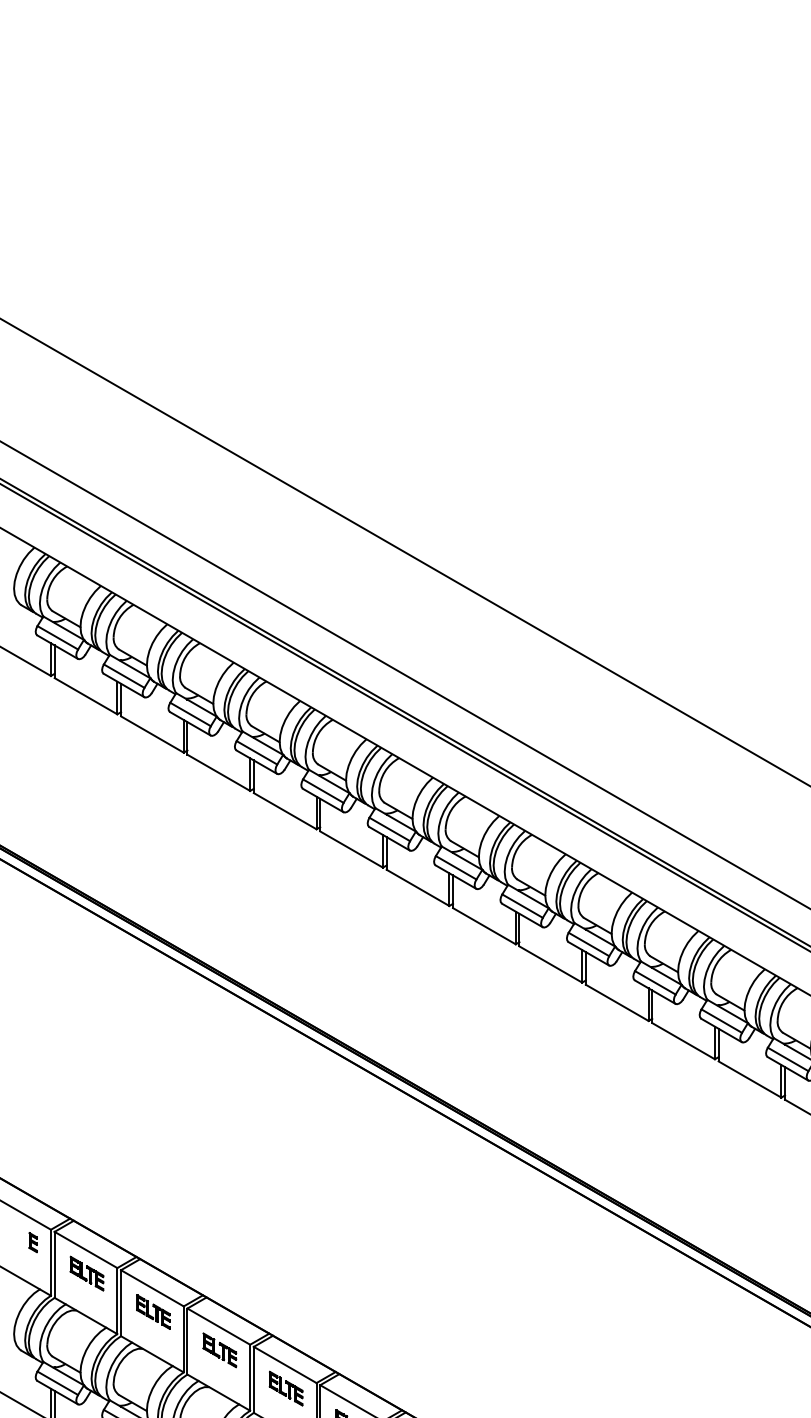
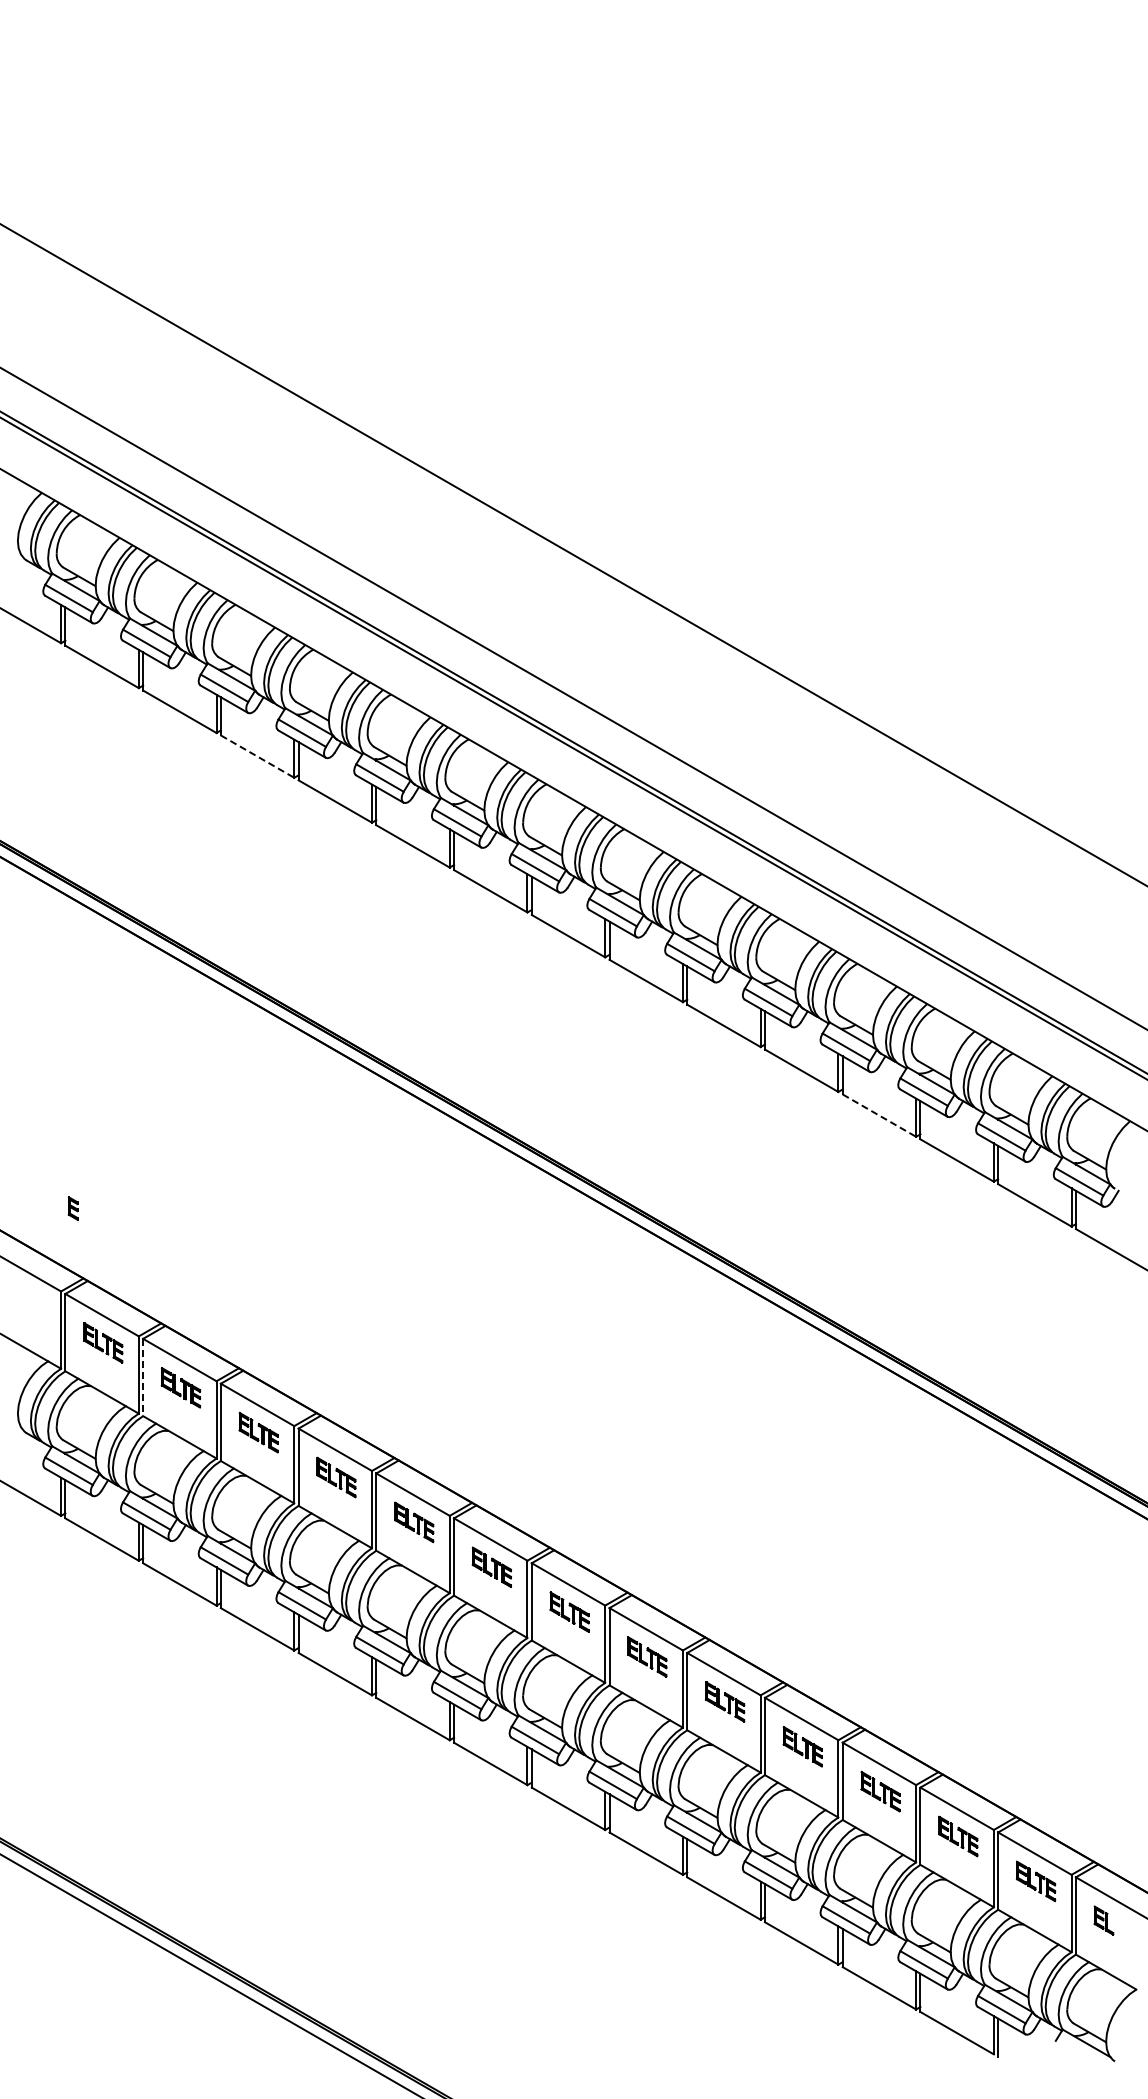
line: (219, 772) -> (258, 756), solid -> dashed
line: (750, 1079) -> (879, 1115), solid -> dashed
part: (32, 1242) -> (72, 1208), moved
line: (121, 1303) -> (143, 1377), solid -> dashed

